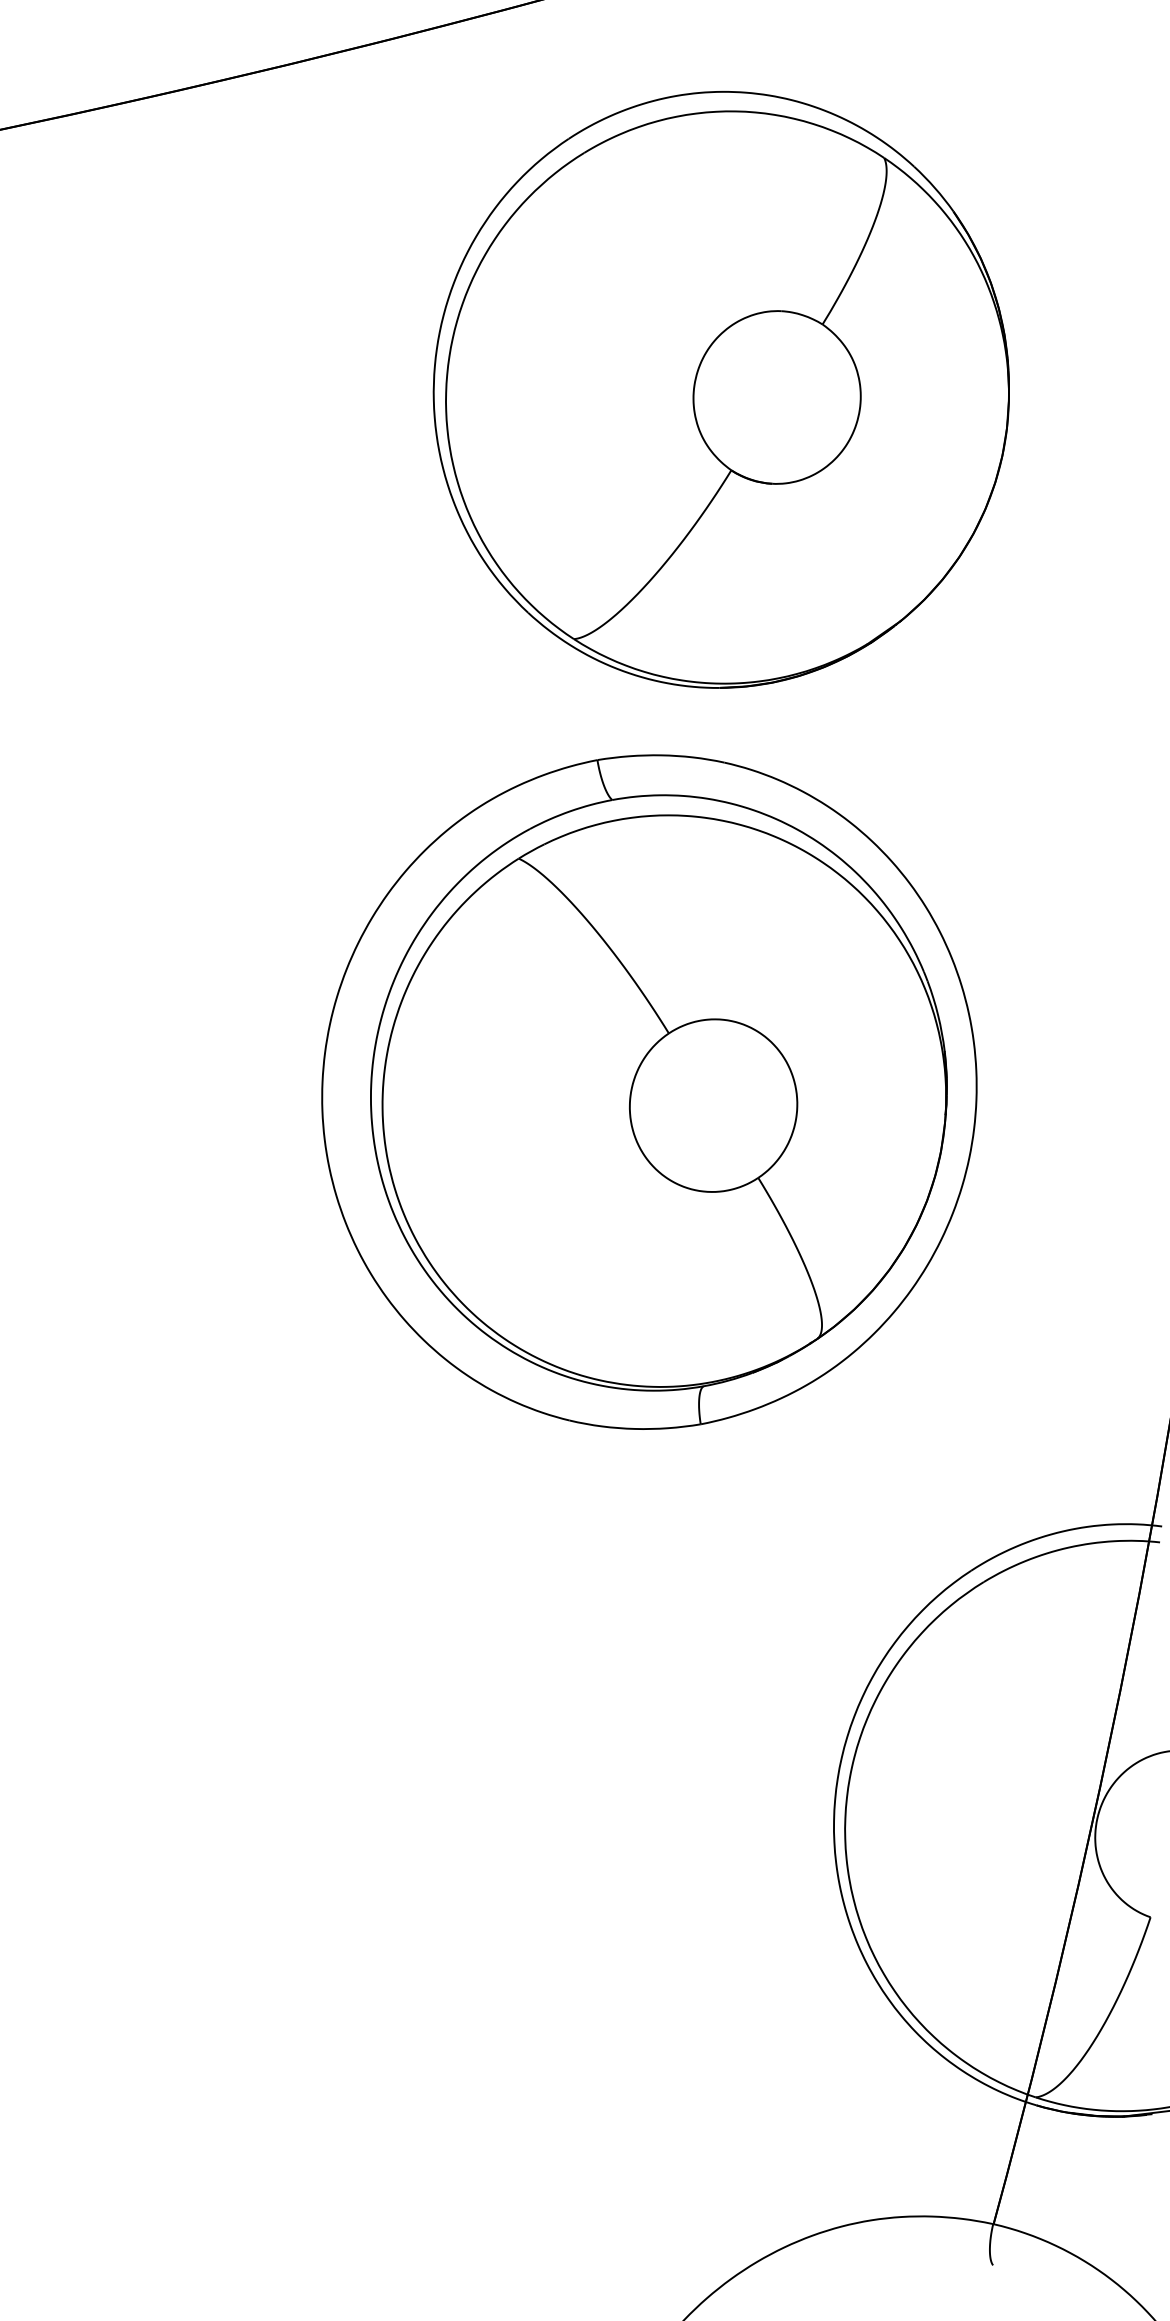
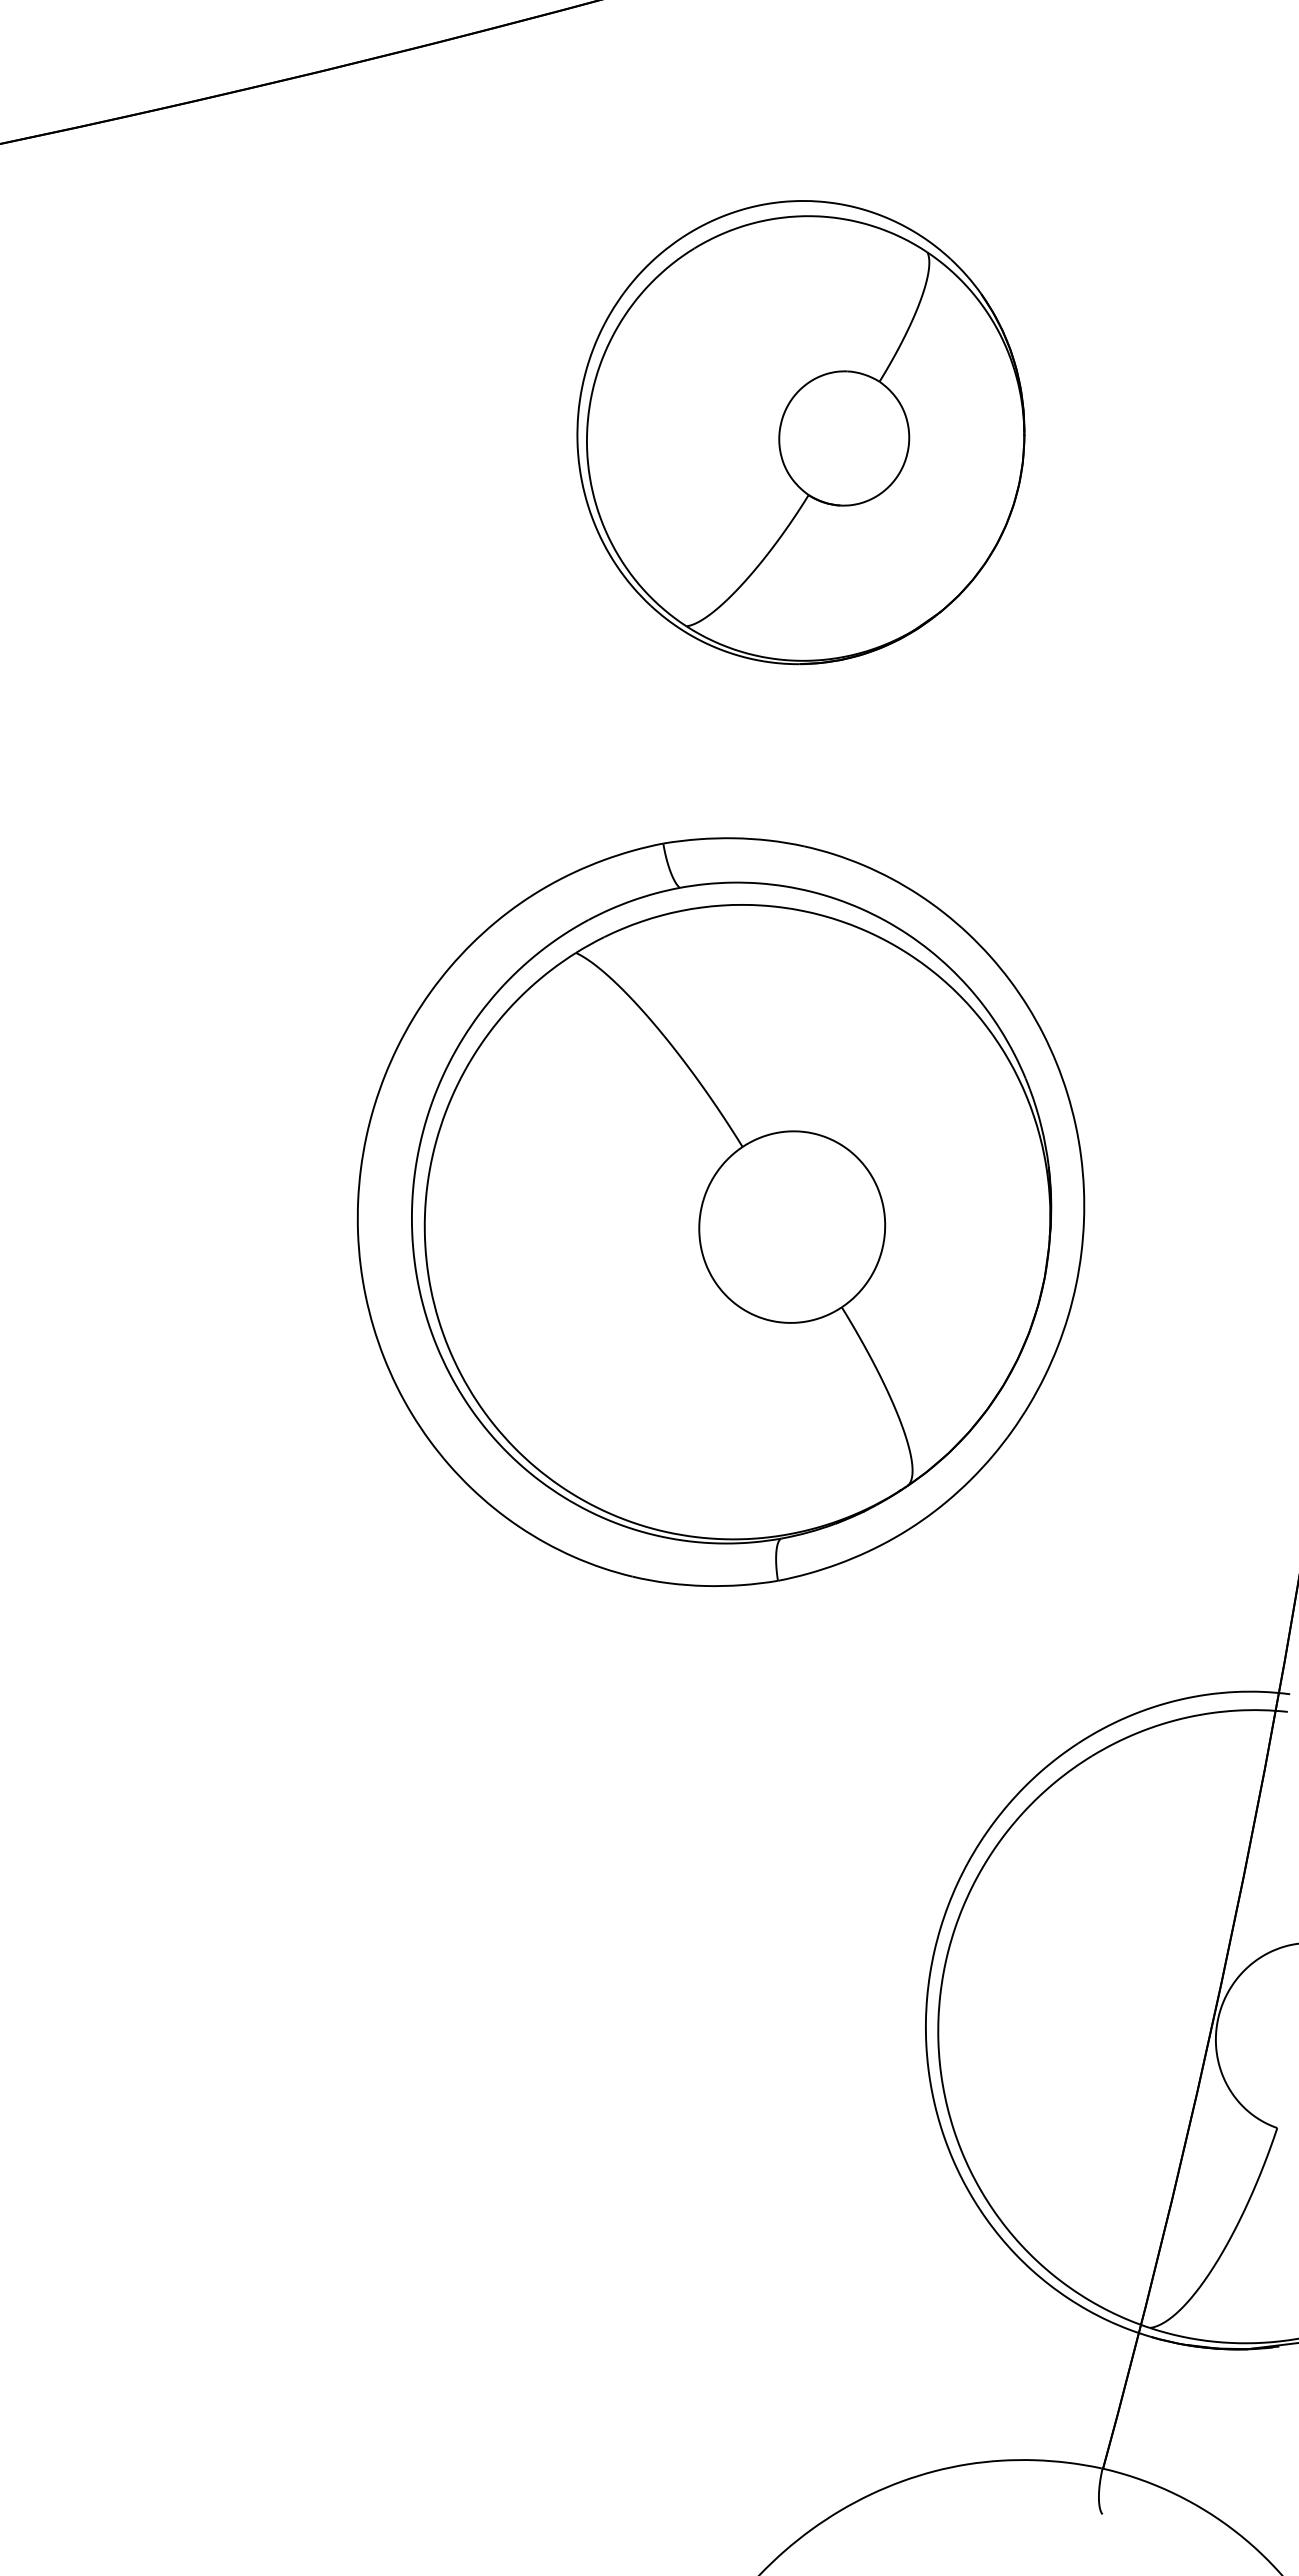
part: (721, 389) -> (800, 432), size x0.7

